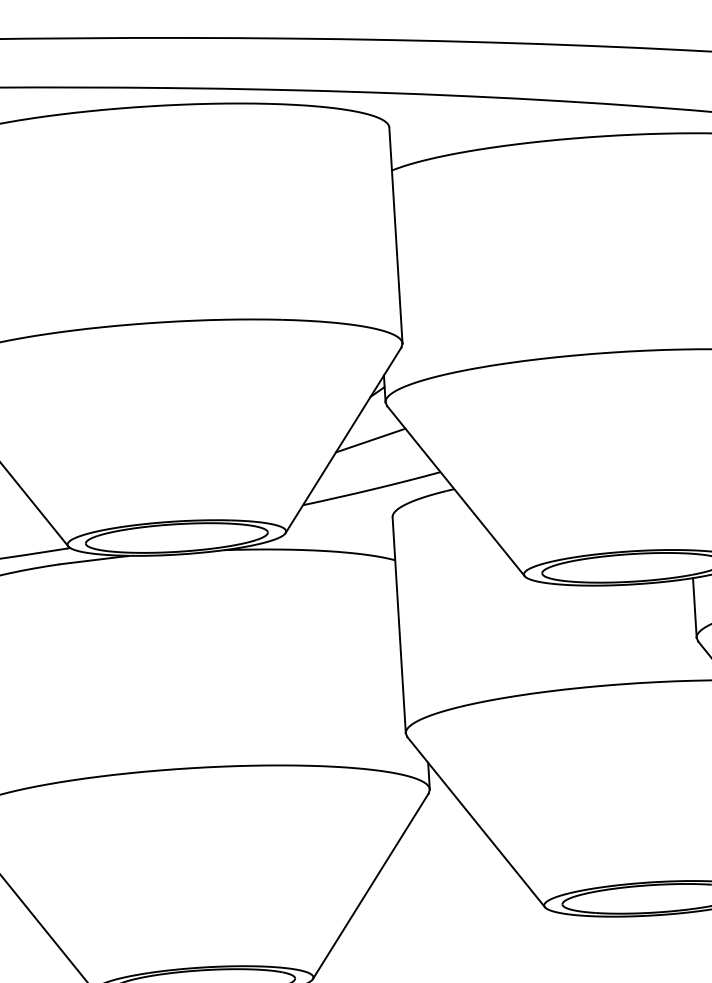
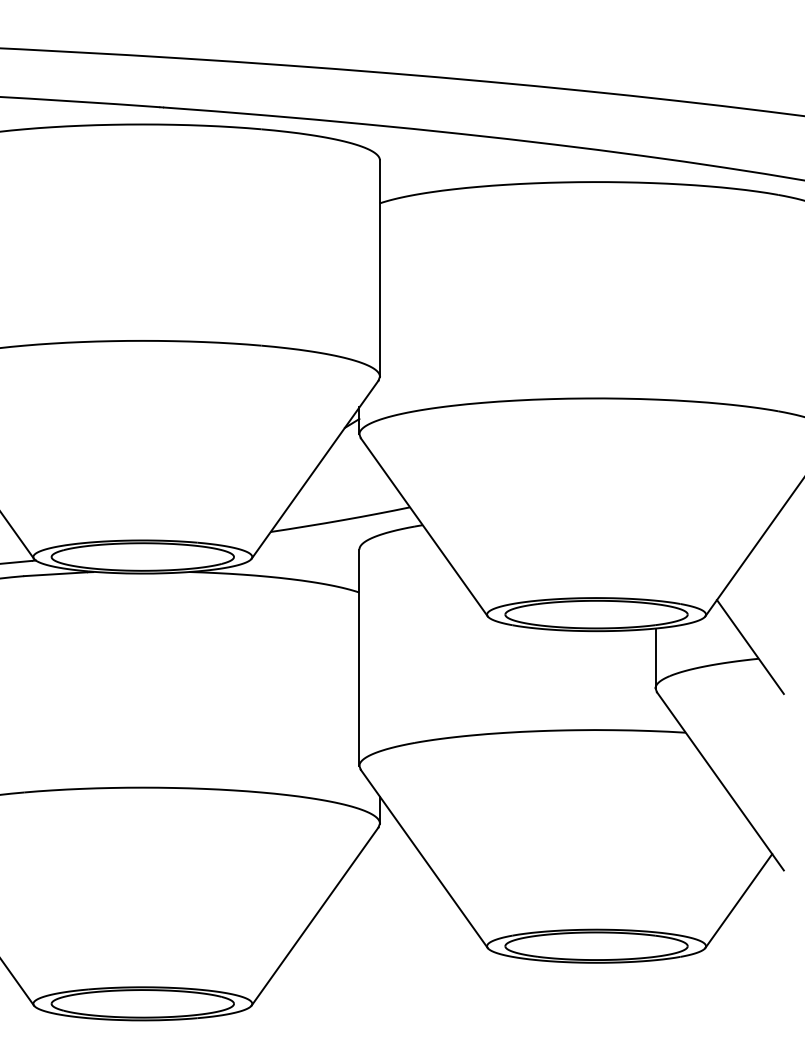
line: (369, 440) -> (341, 471), removed

